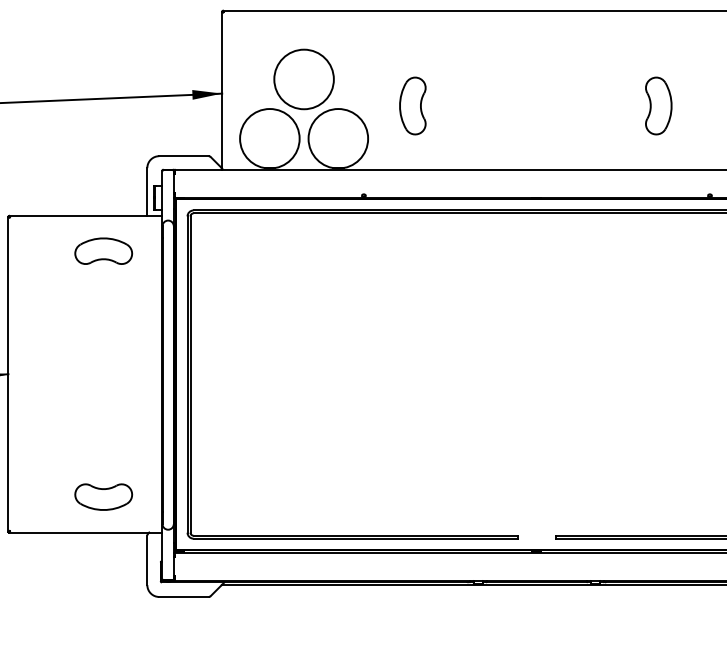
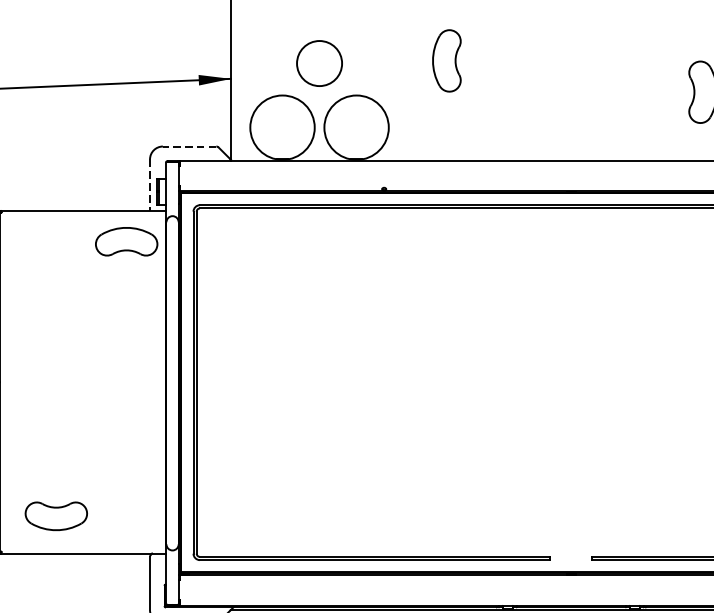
circle: (303, 79) -> (318, 63), size x0.7
part: (412, 105) -> (446, 60), moved
line: (183, 156) -> (189, 146), solid -> dashed
line: (147, 191) -> (150, 184), solid -> dashed
part: (103, 250) -> (126, 240), moved
part: (103, 496) -> (56, 515), moved

